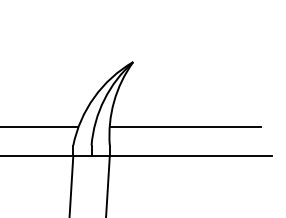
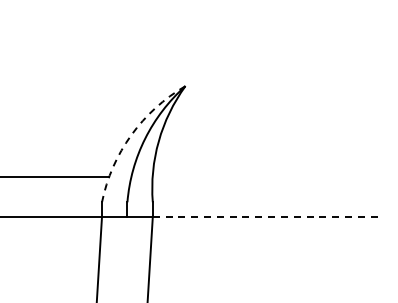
arc: (94, 97) -> (131, 135), solid -> dashed
line: (185, 126) -> (257, 176), removed
line: (190, 155) -> (265, 216), solid -> dashed

